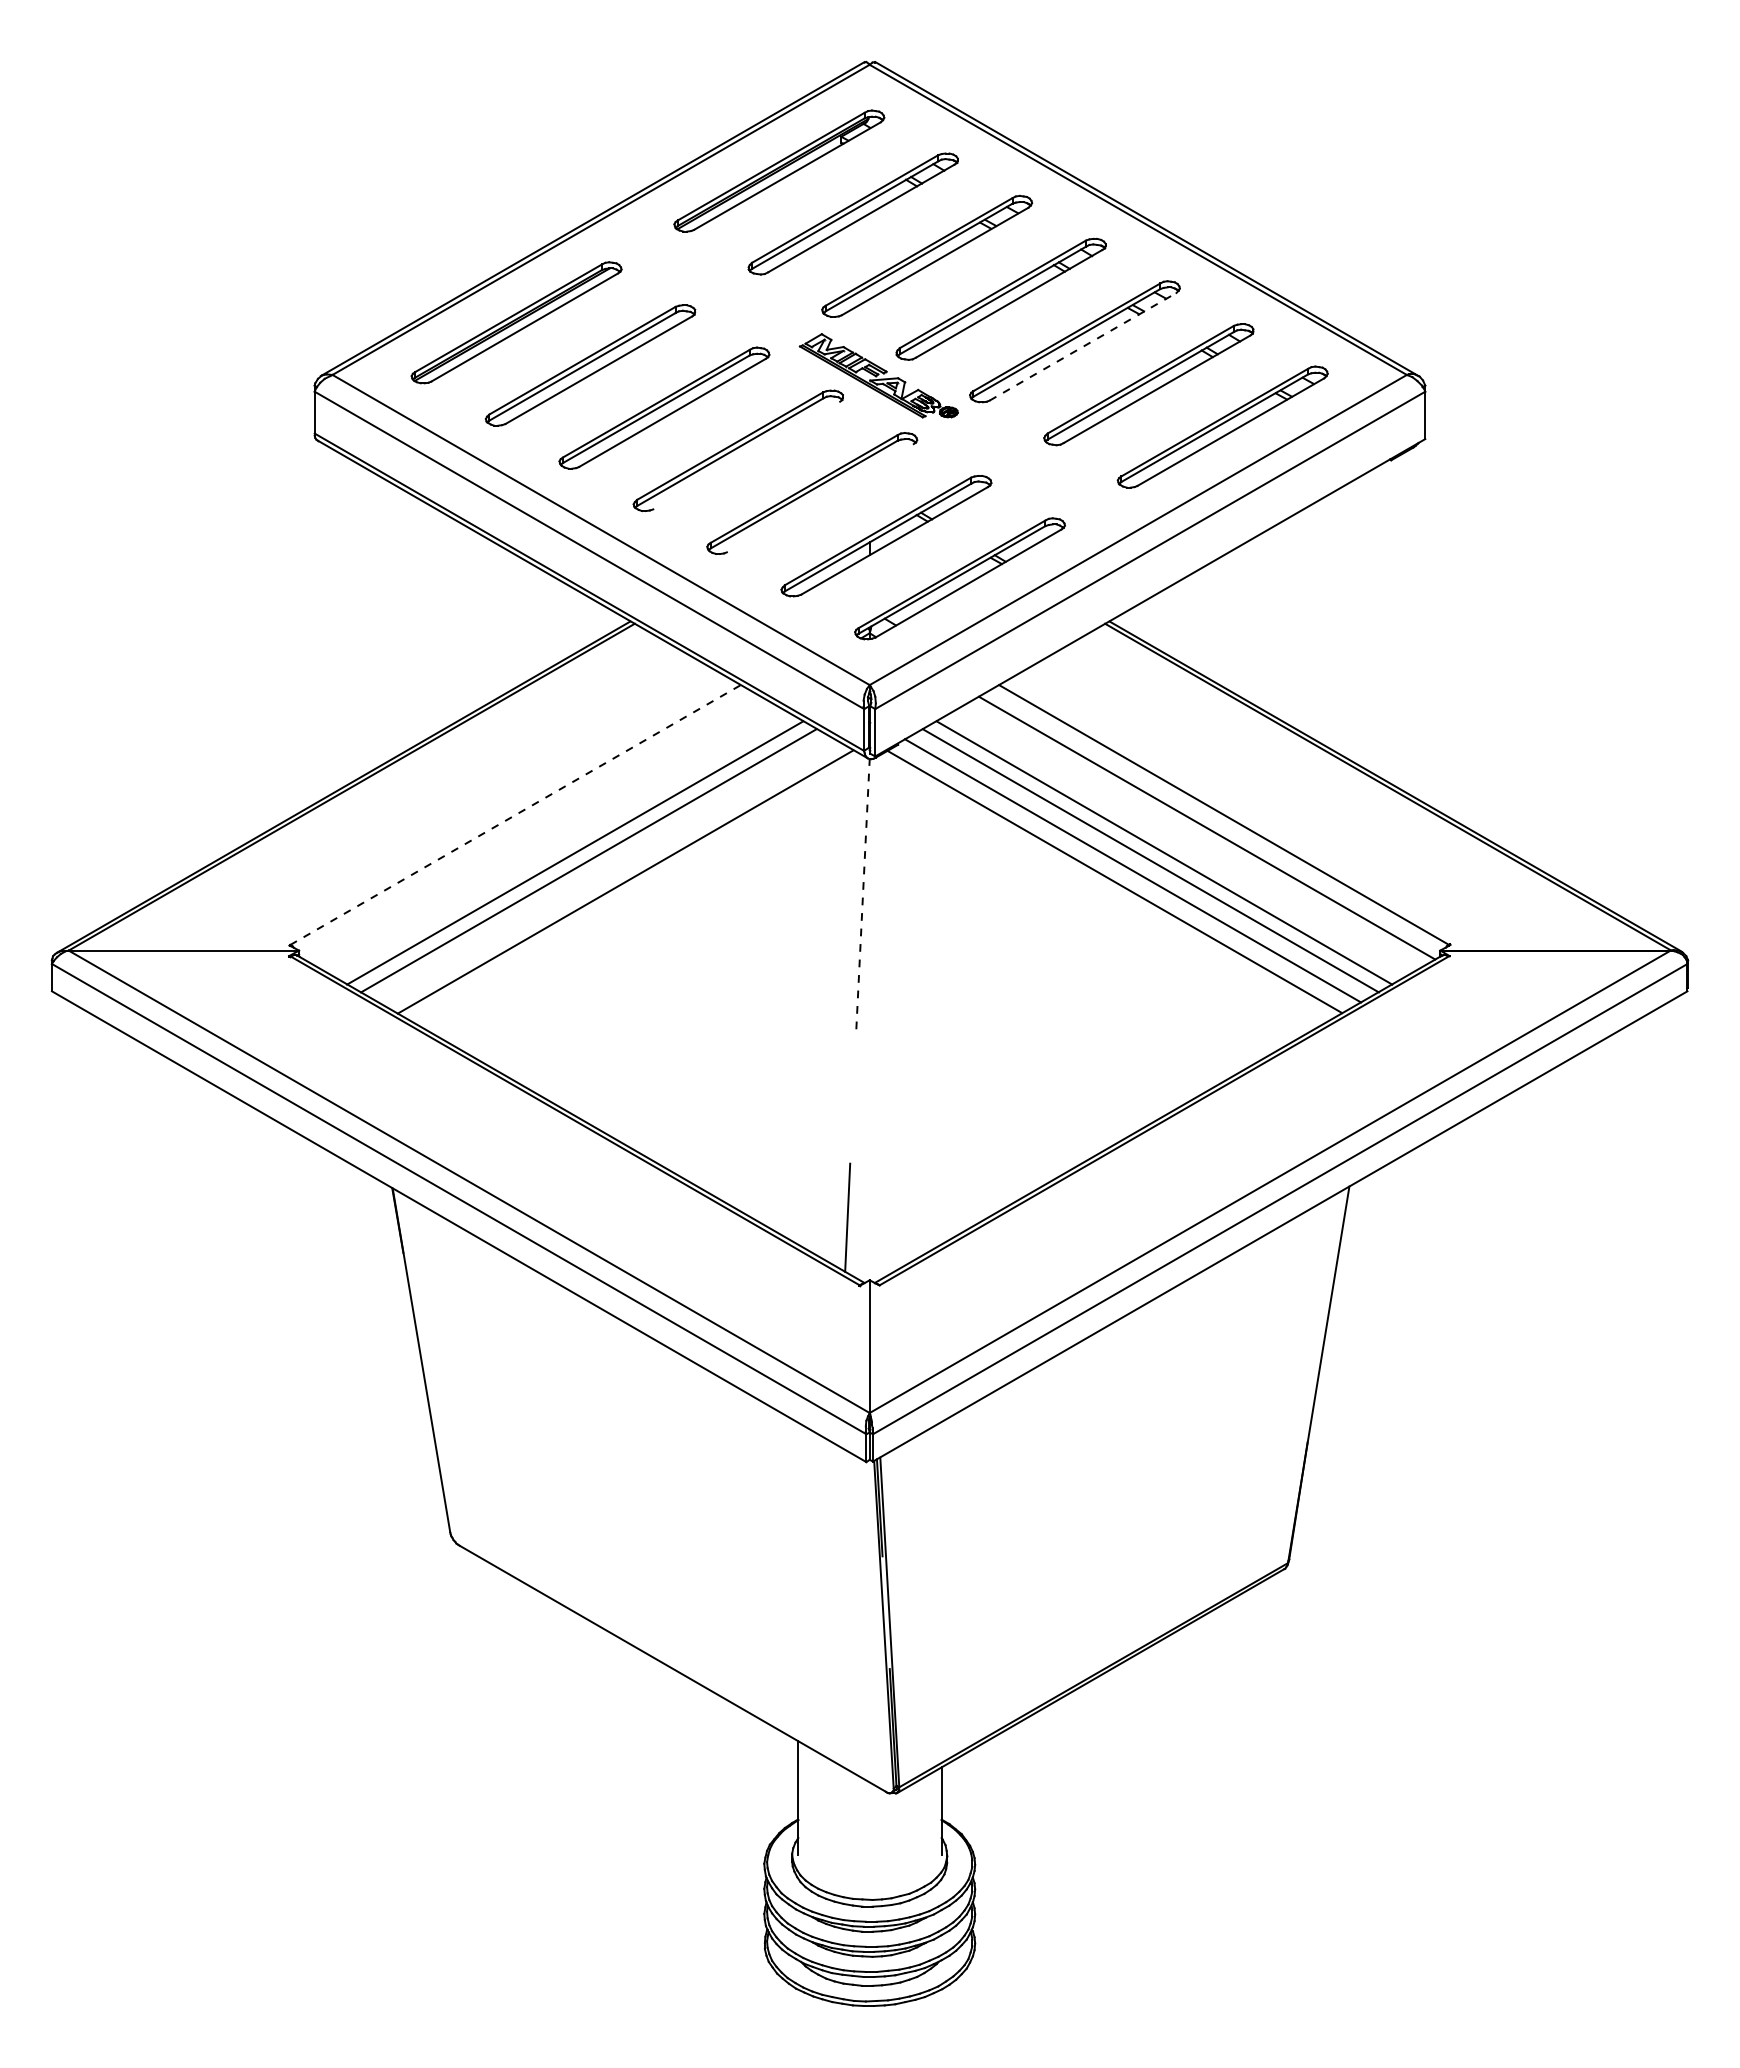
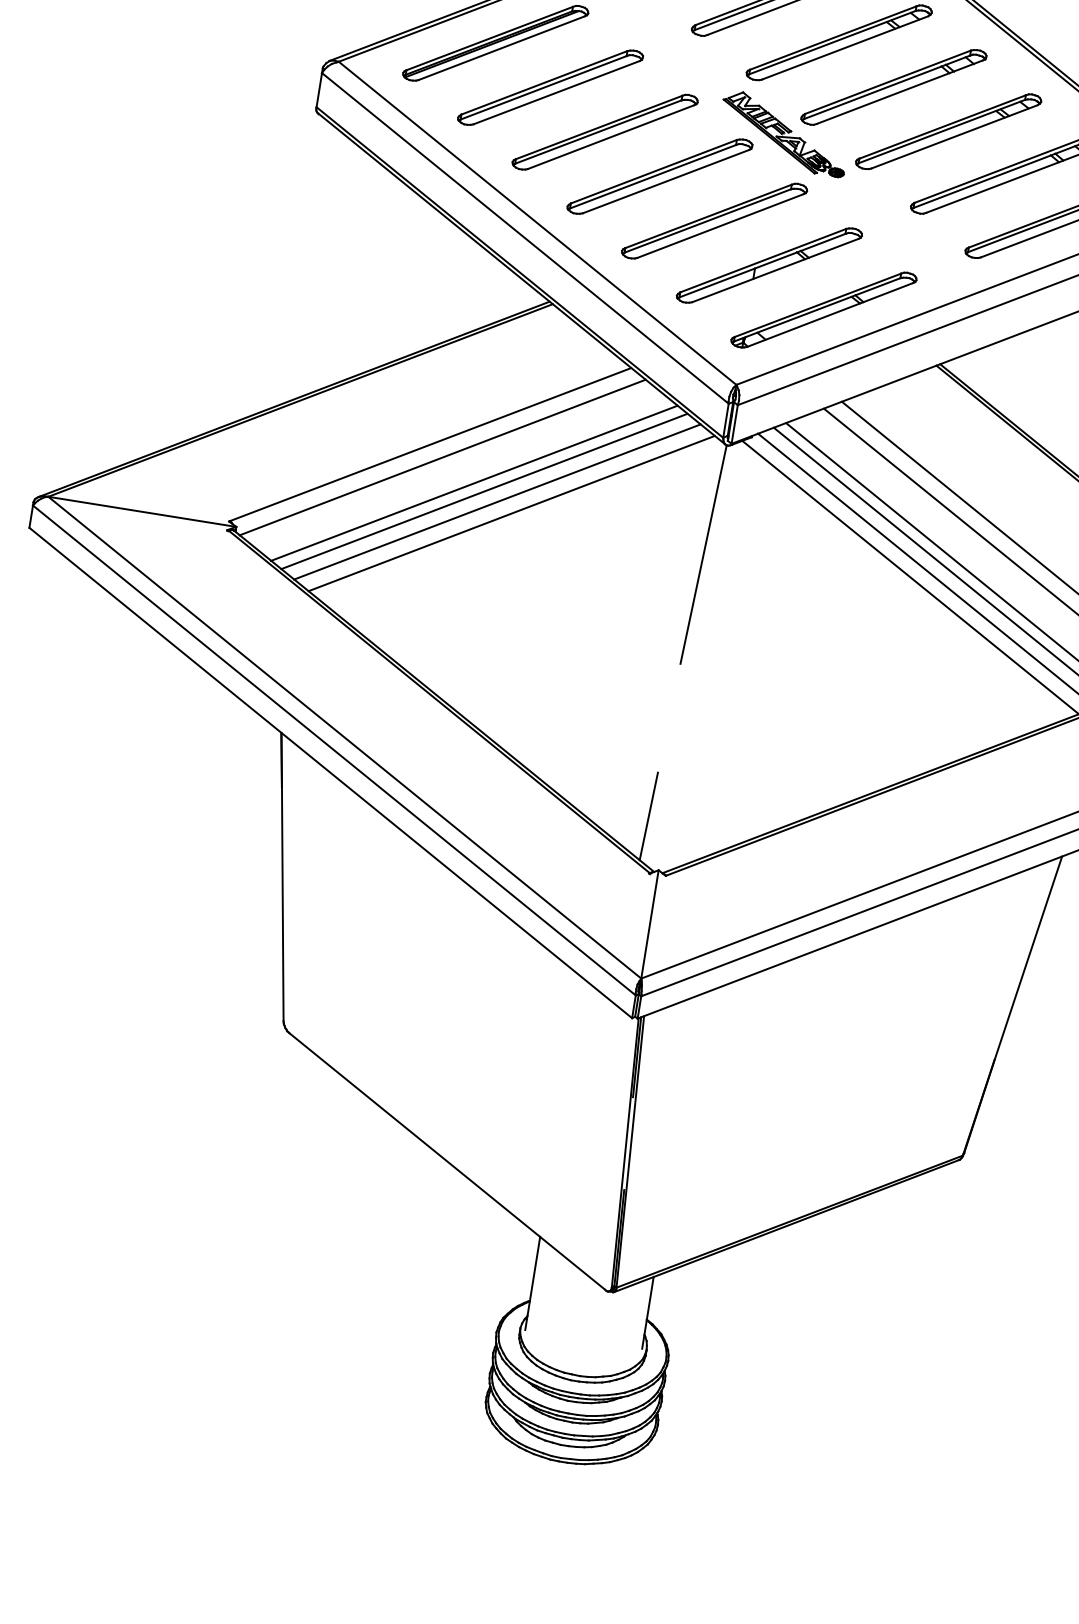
line: (1083, 346) -> (954, 136), dashed -> solid
line: (746, 455) -> (665, 181), added
line: (819, 498) -> (719, 226), added
line: (515, 814) -> (430, 444), dashed -> solid
line: (532, 828) -> (442, 457), added
line: (606, 870) -> (497, 501), added
line: (863, 893) -> (704, 554), dashed -> solid

